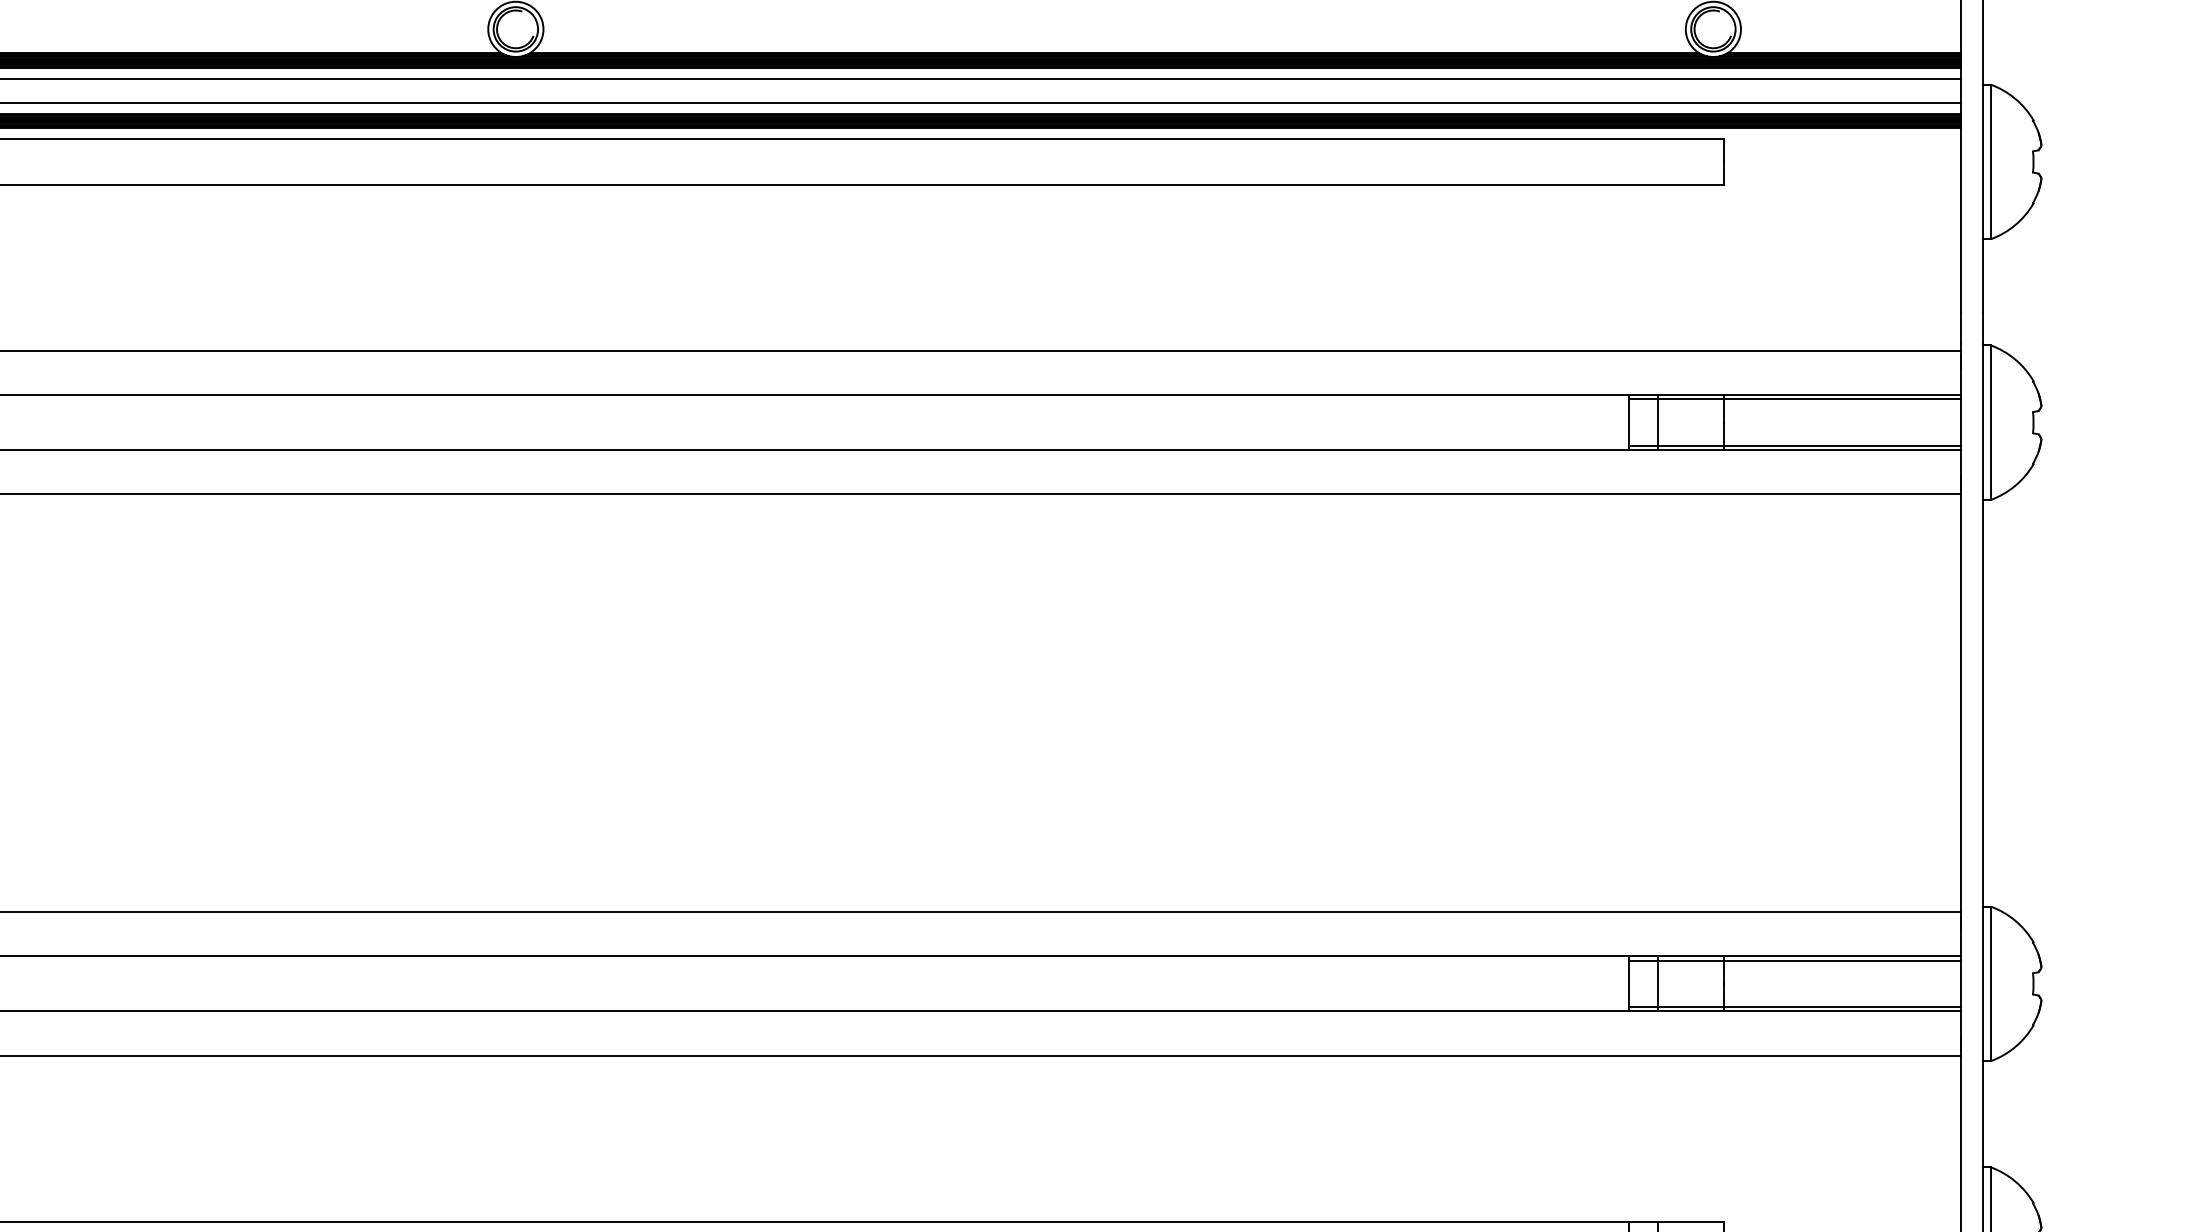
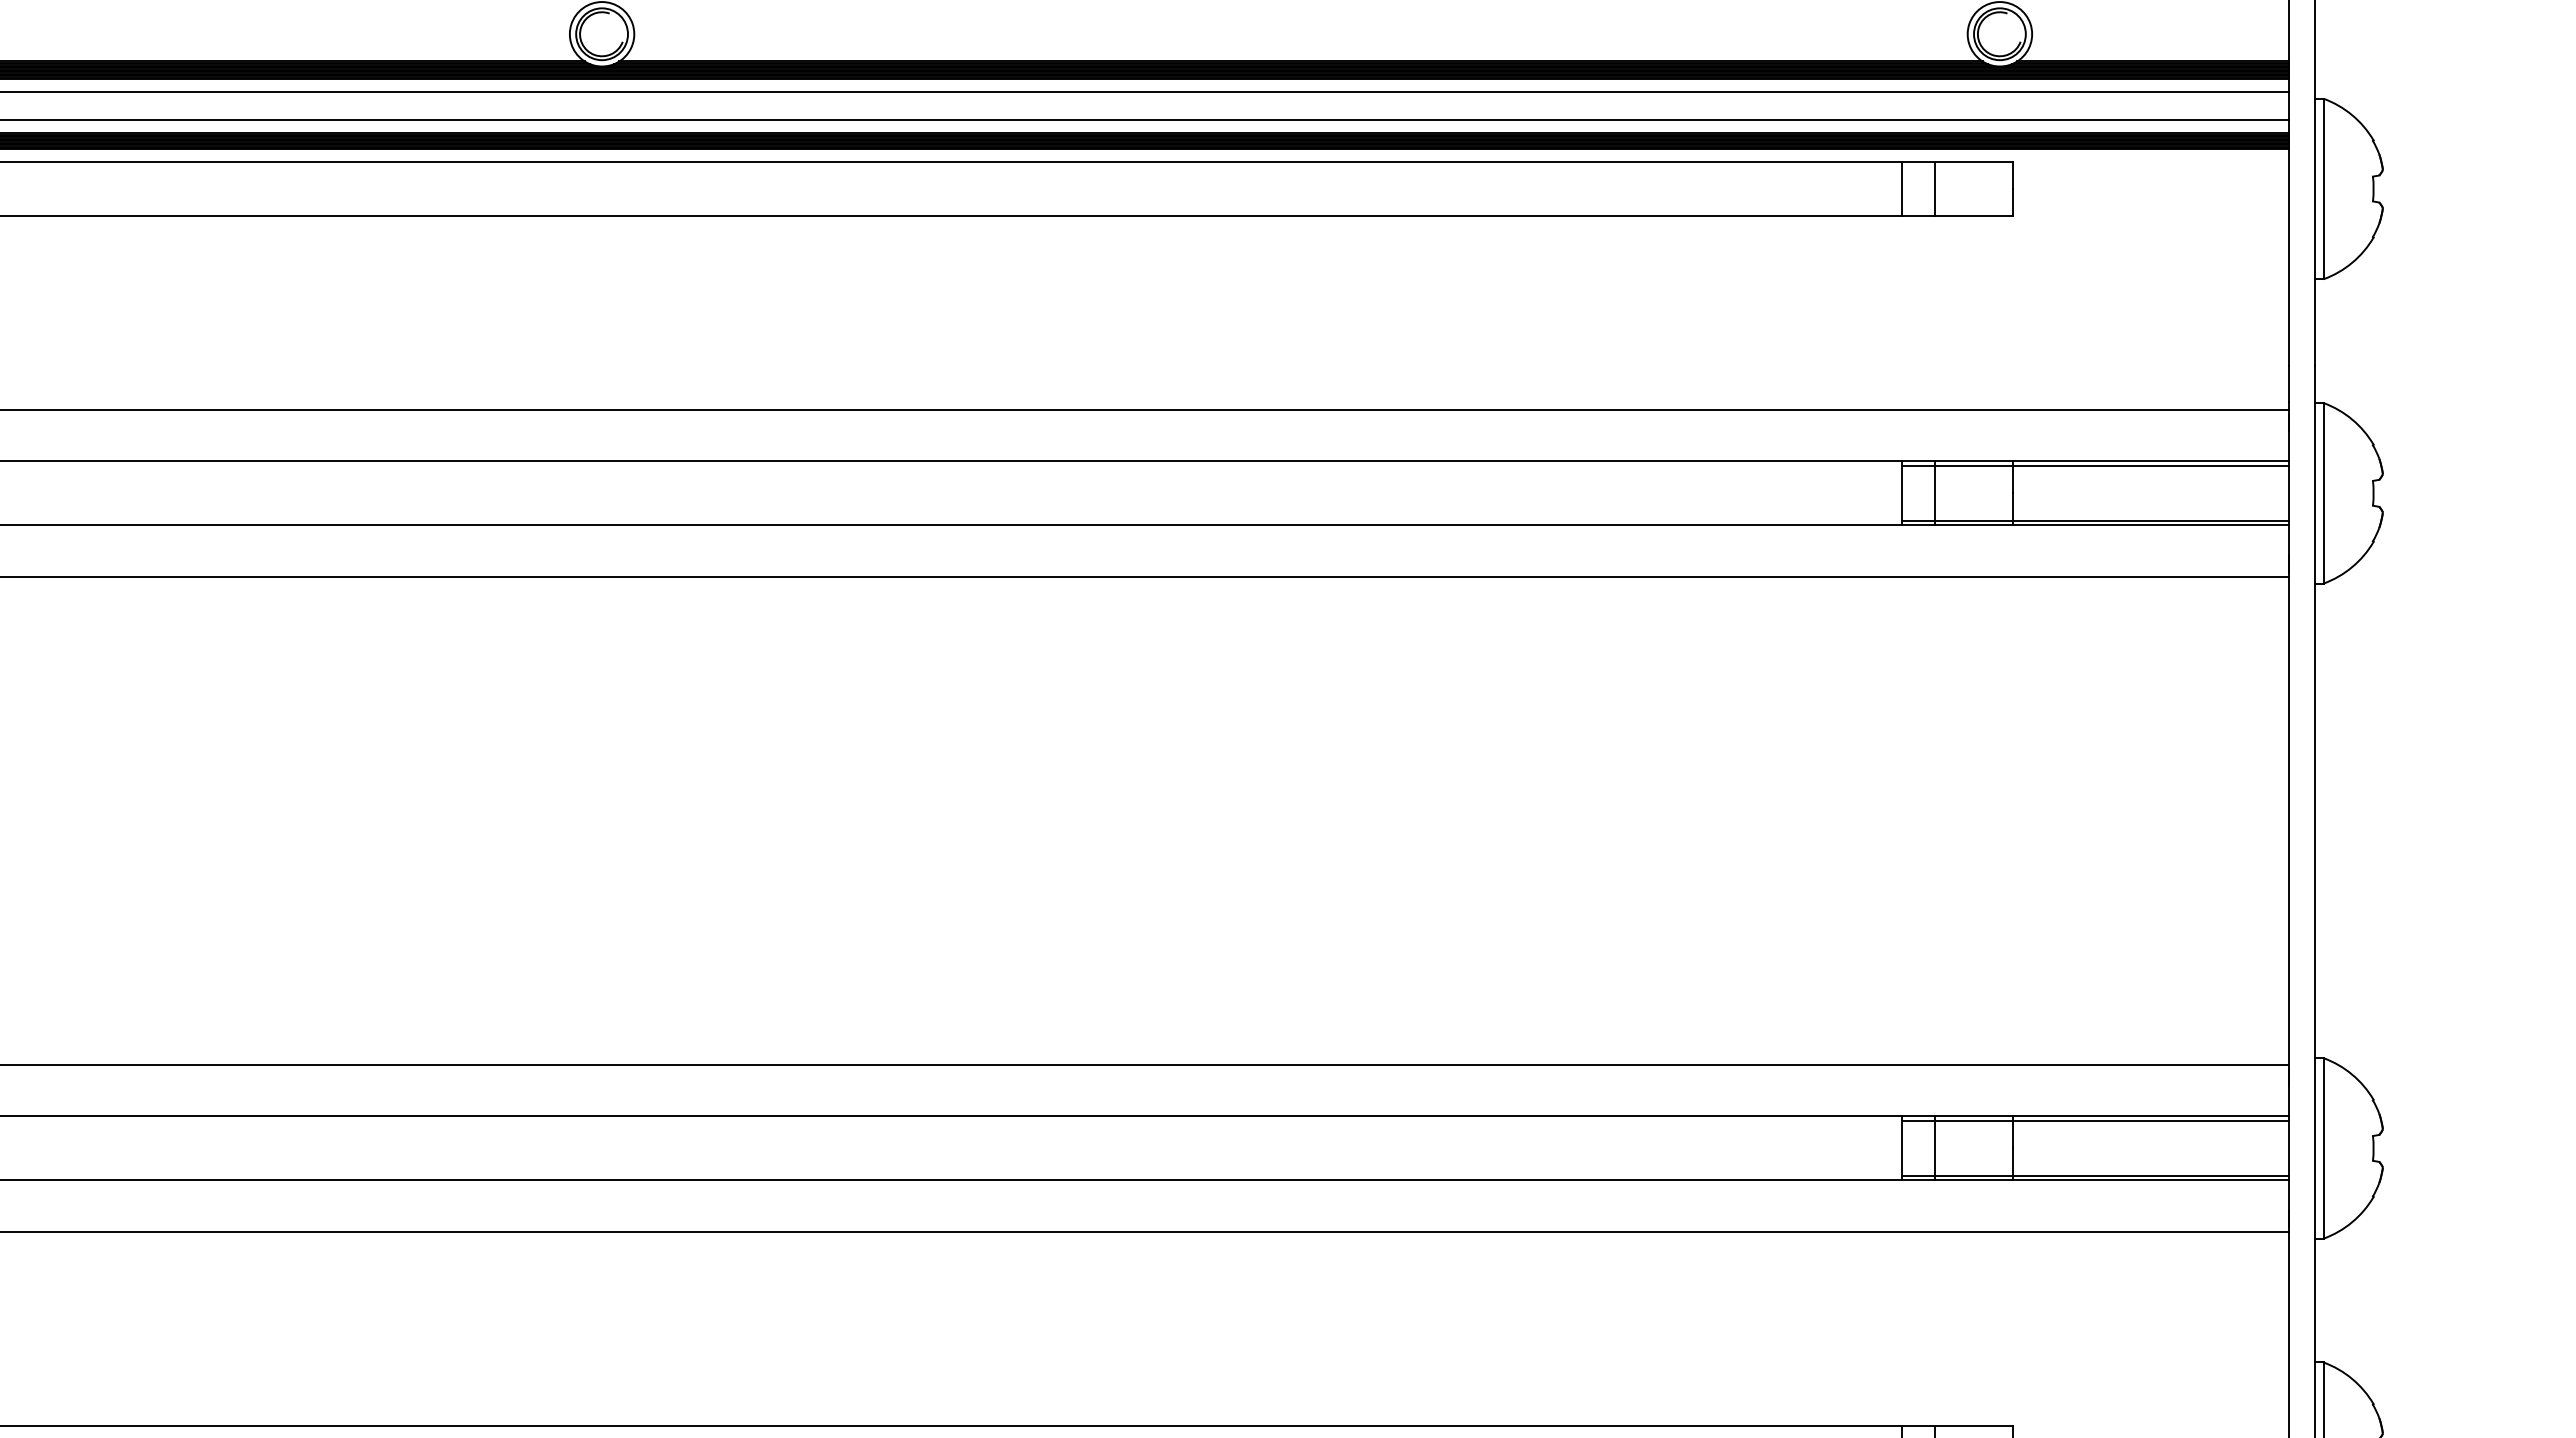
line: (1629, 161) -> (1901, 188), added
line: (1658, 161) -> (1935, 188), added

